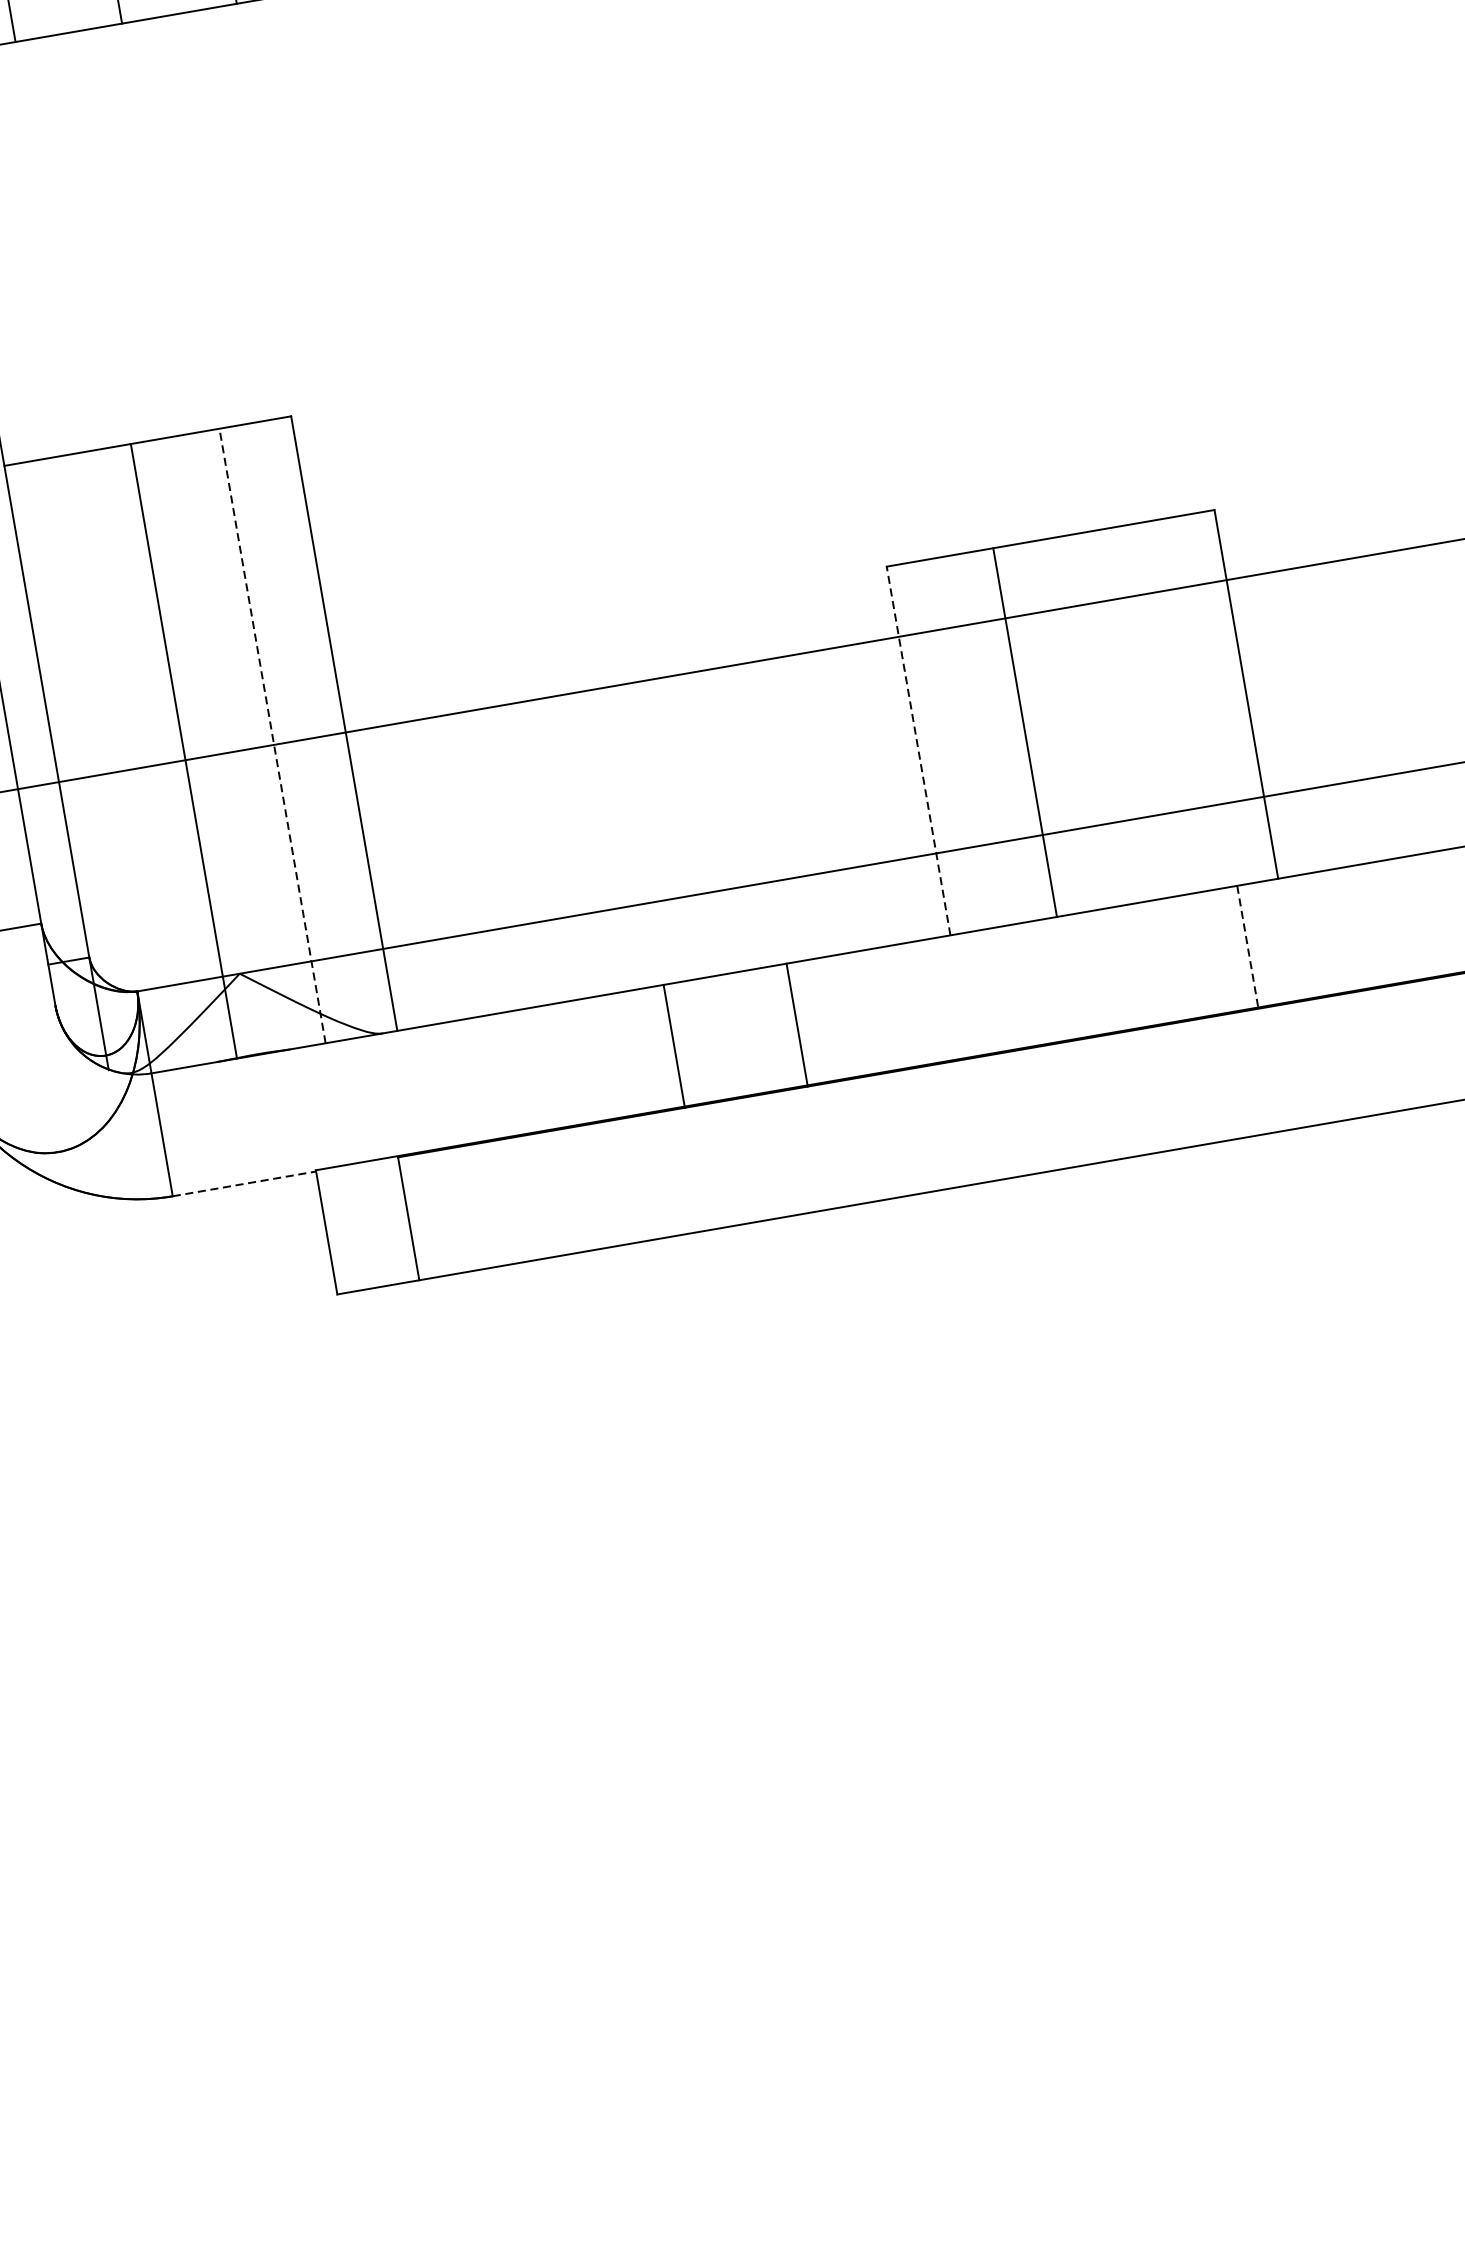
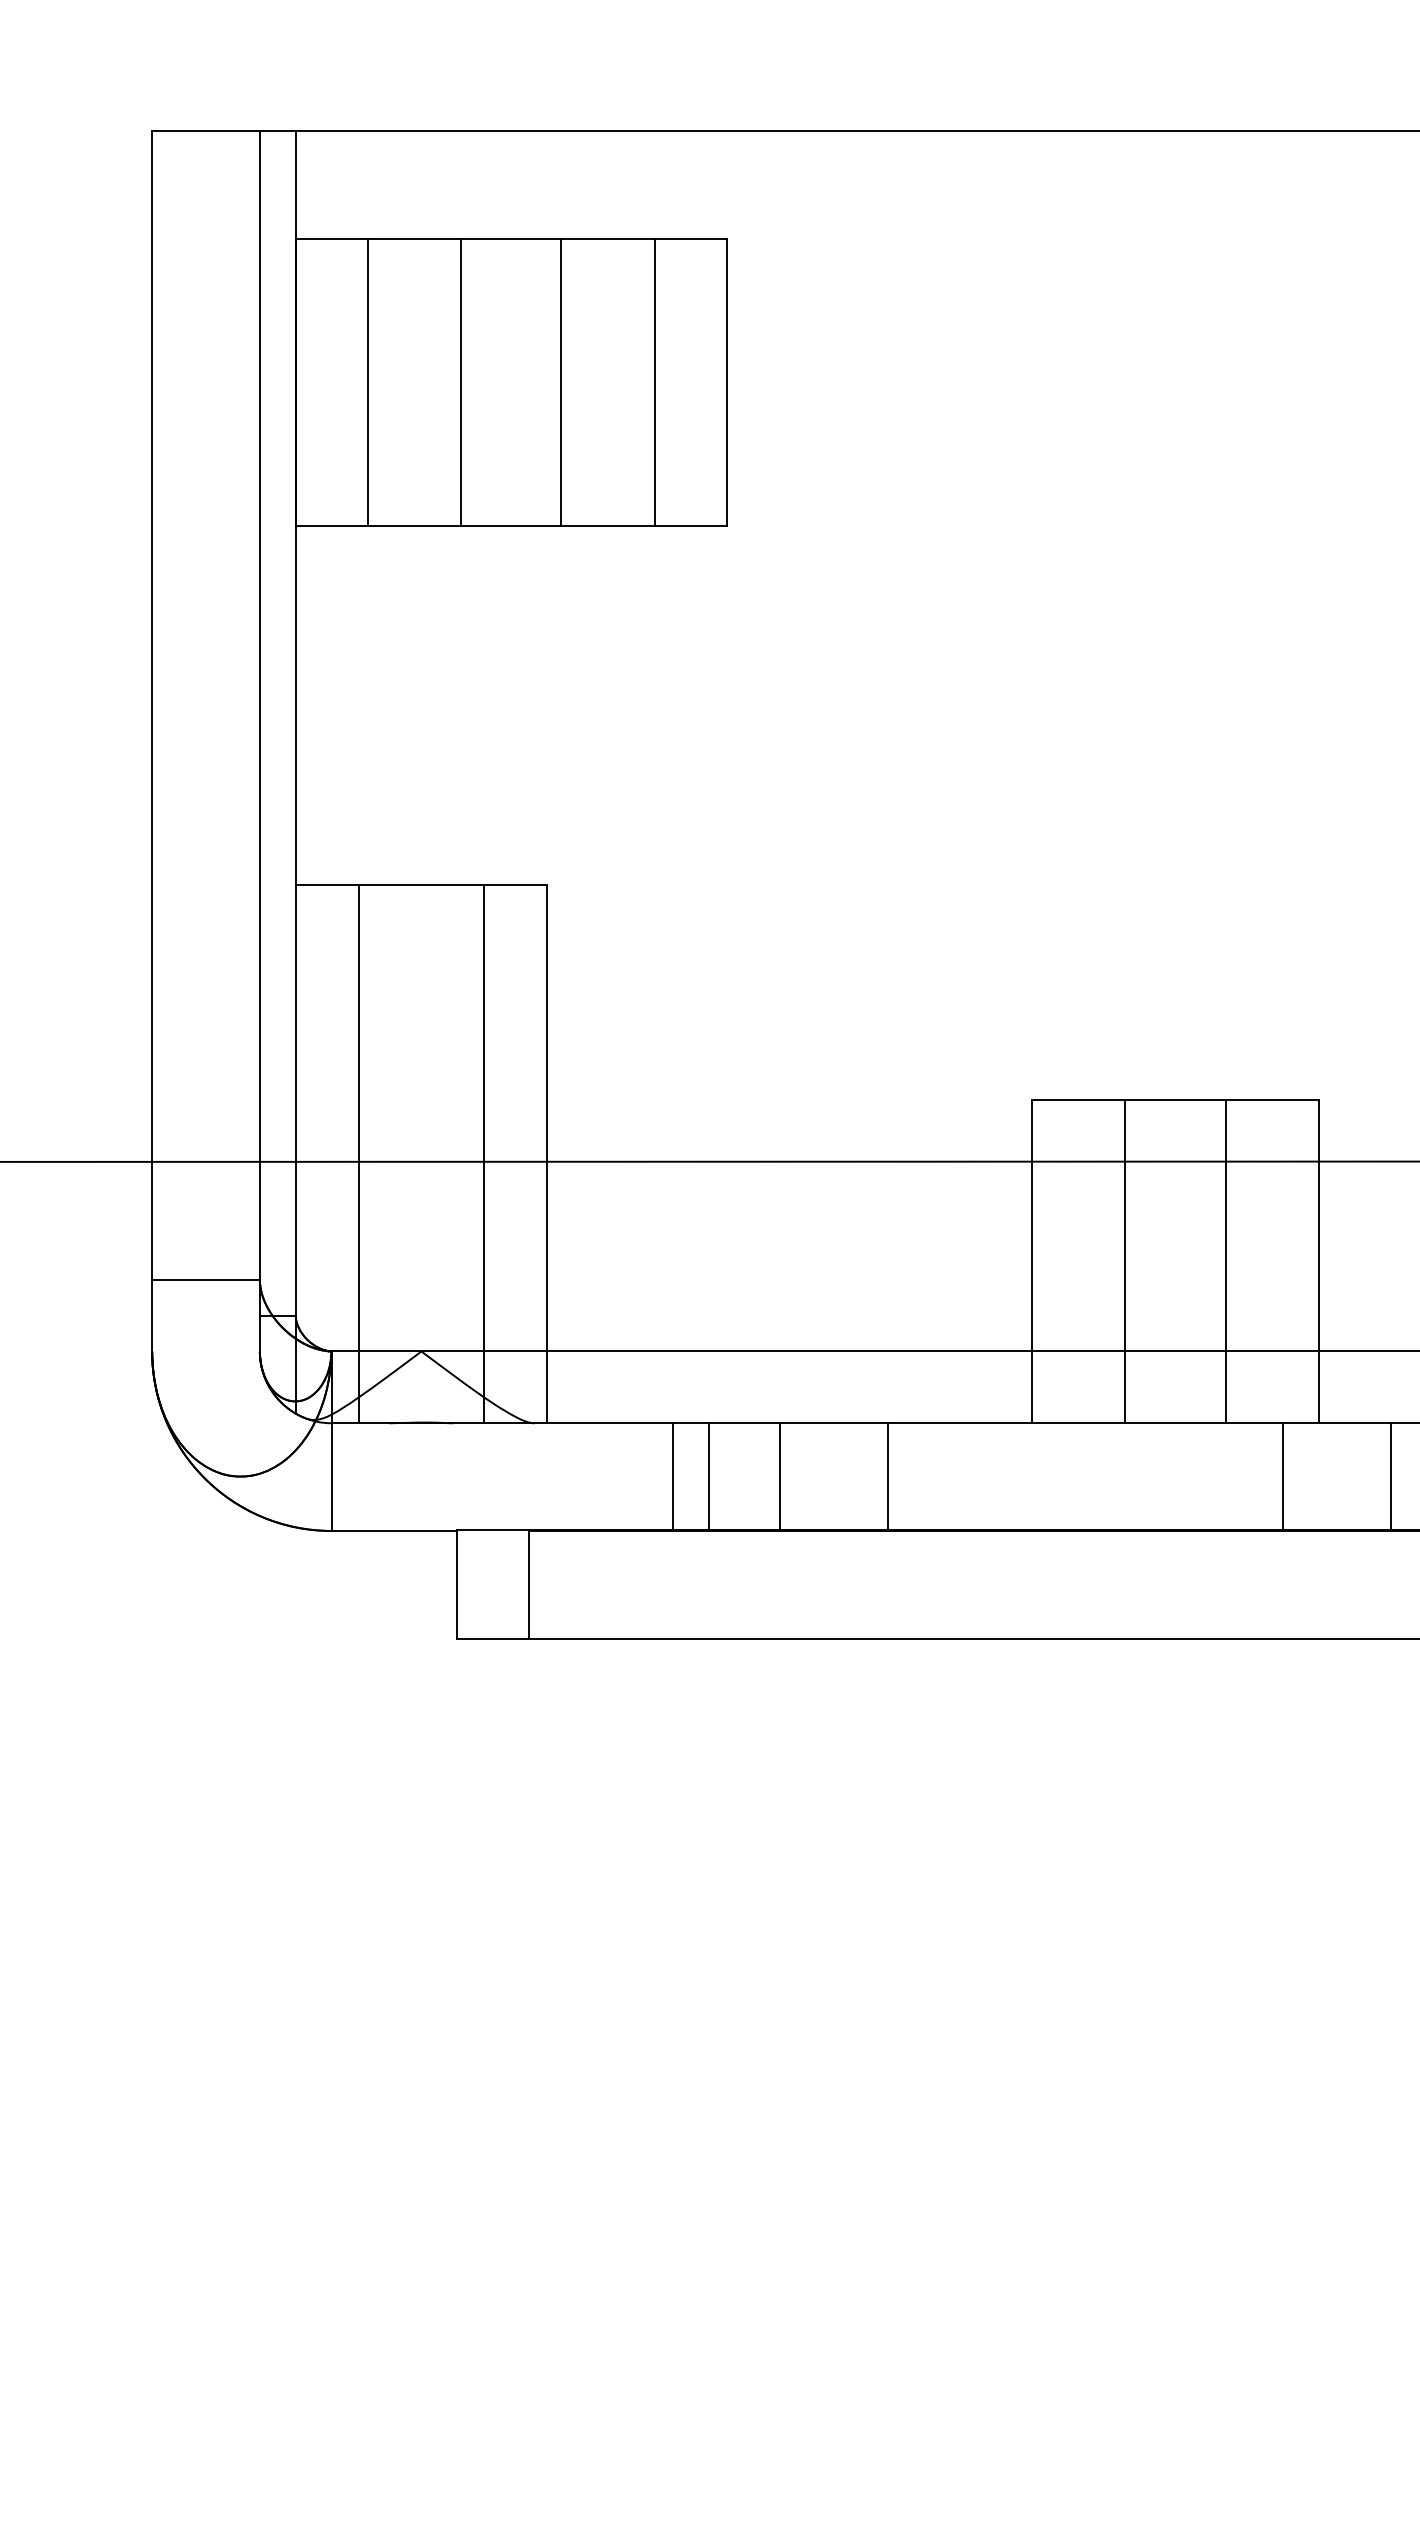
line: (1139, 712) -> (1225, 1261), added
line: (272, 735) -> (484, 1153), dashed -> solid
line: (183, 750) -> (358, 1153), moved
line: (918, 750) -> (1031, 1261), dashed -> solid
line: (1370, 925) -> (1390, 1476), added
line: (1248, 947) -> (1283, 1477), dashed -> solid
line: (592, 1059) -> (708, 1476), added
line: (550, 1066) -> (672, 1476), added
line: (244, 1183) -> (394, 1530), dashed -> solid

